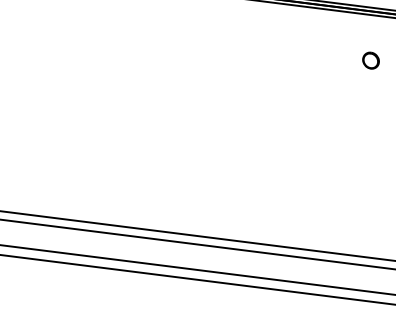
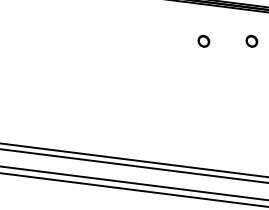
part: (299, 60) -> (203, 41), added

